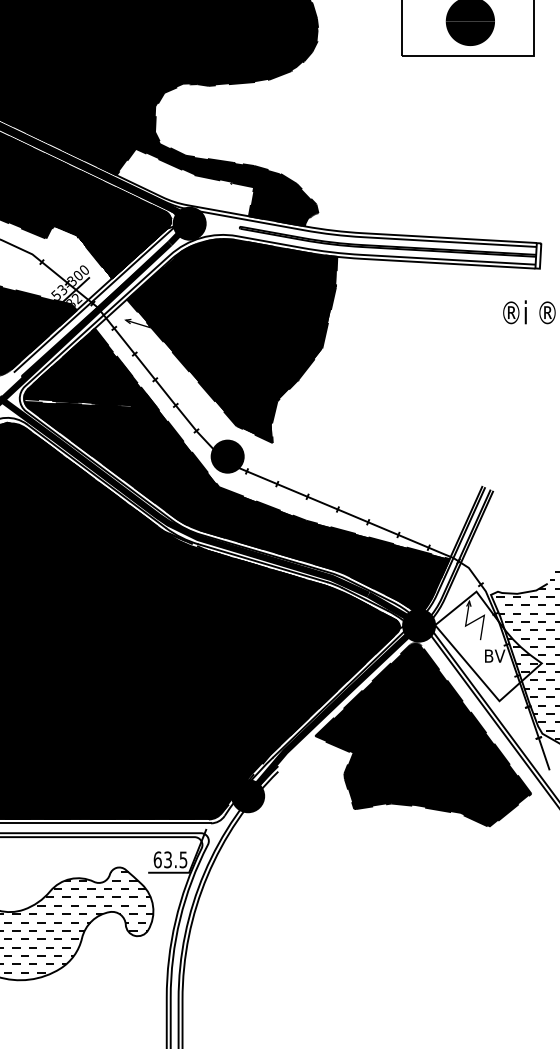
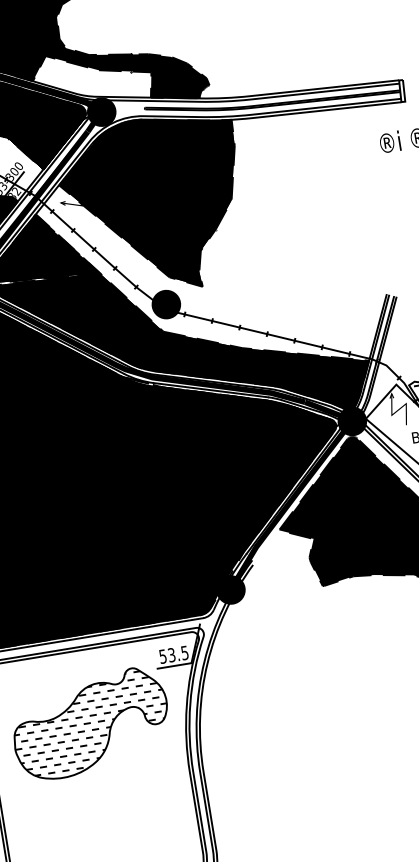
text: (157, 859) -> (162, 656), 63.5 -> 53.5

